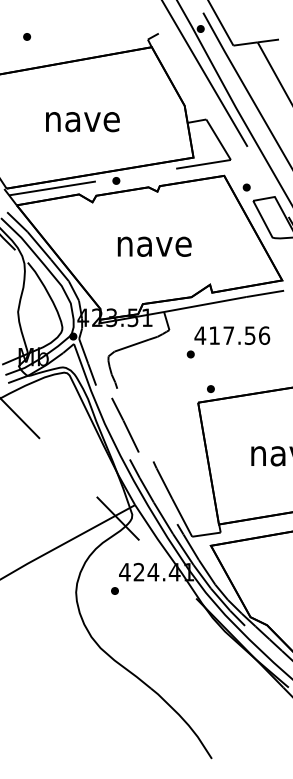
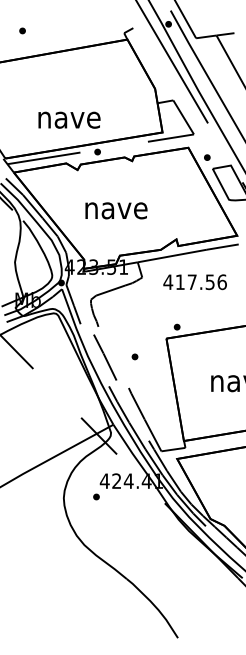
text: (82, 122) -> (69, 120), moved
text: (154, 246) -> (116, 210), moved
part: (190, 354) -> (134, 356), moved

